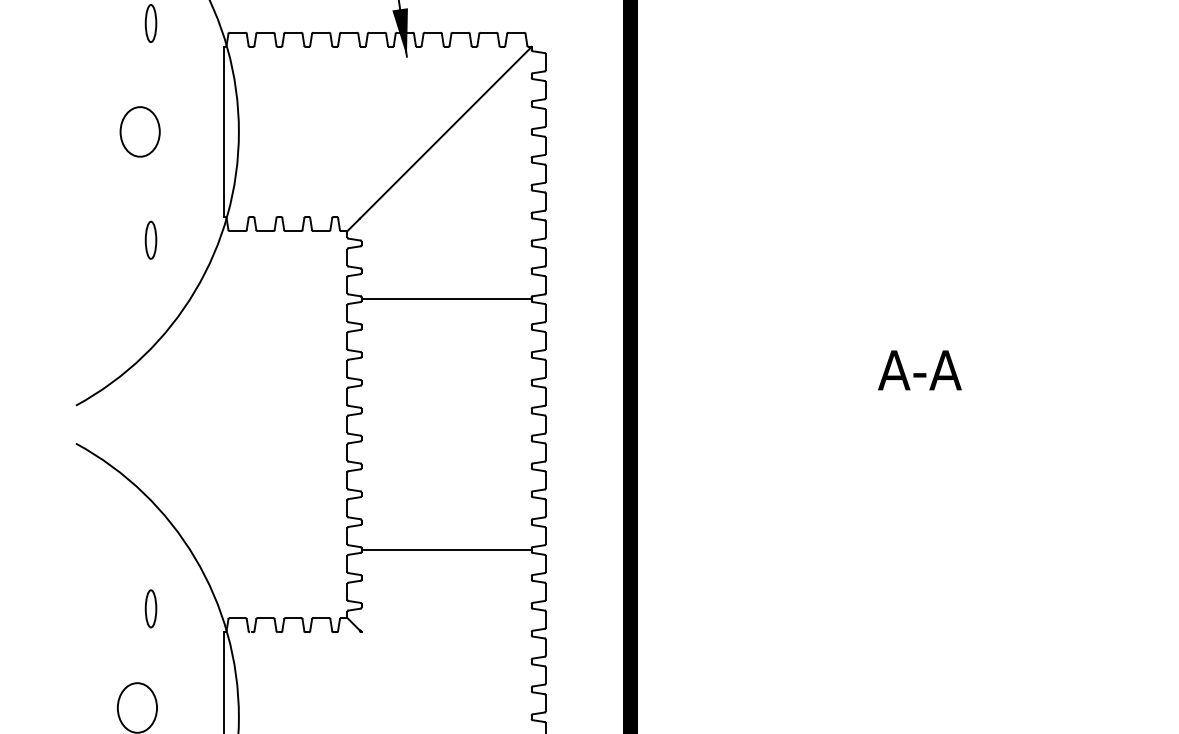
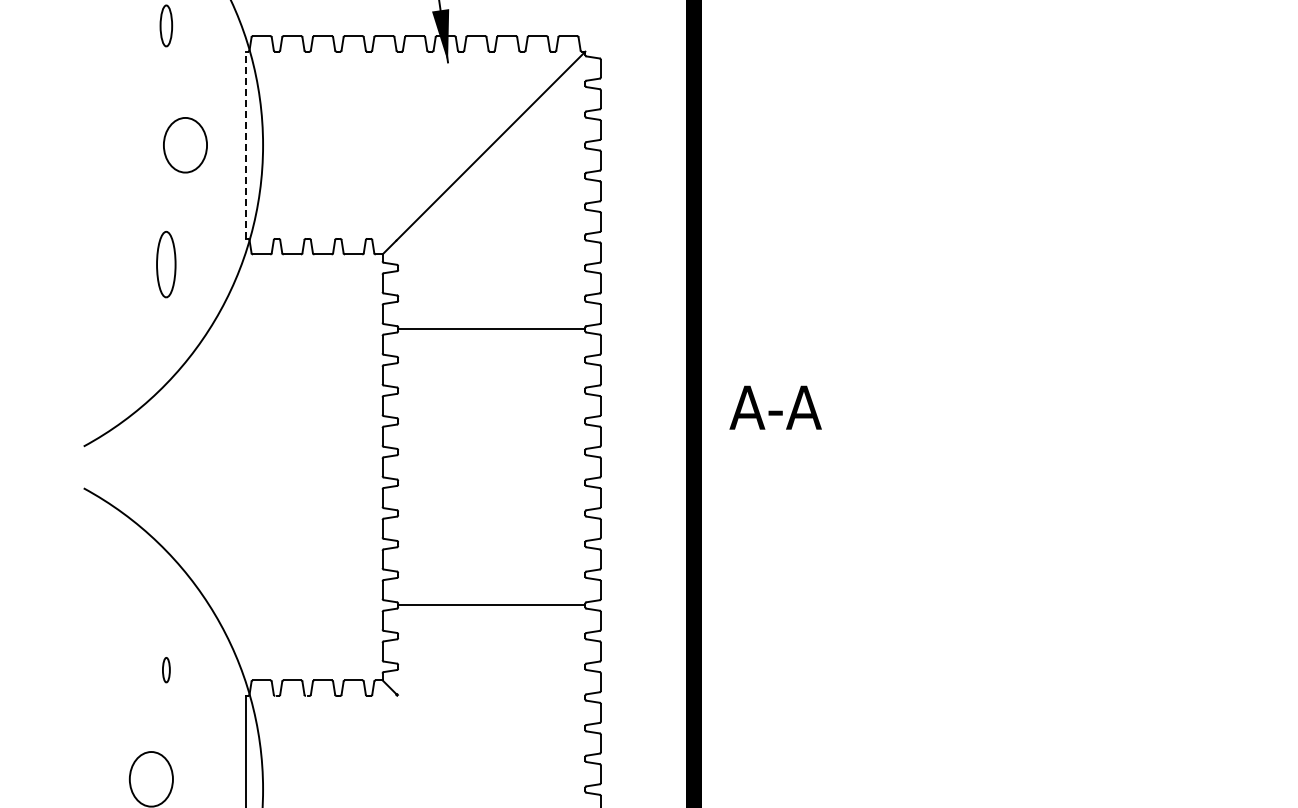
part: (140, 132) -> (185, 145), moved
line: (223, 132) -> (246, 145), solid -> dashed
part: (151, 240) -> (166, 264), size x1.6
text: (919, 370) -> (775, 407), moved
part: (151, 608) -> (166, 669), size x0.6

